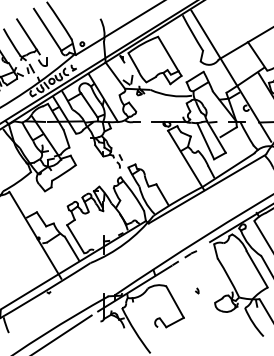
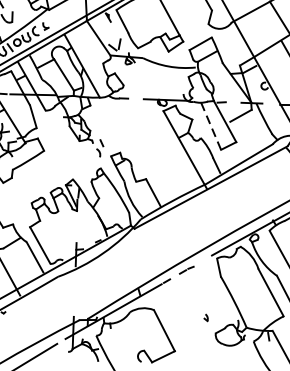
line: (205, 141) -> (210, 126), solid -> dashed
part: (197, 290) -> (206, 317), moved

